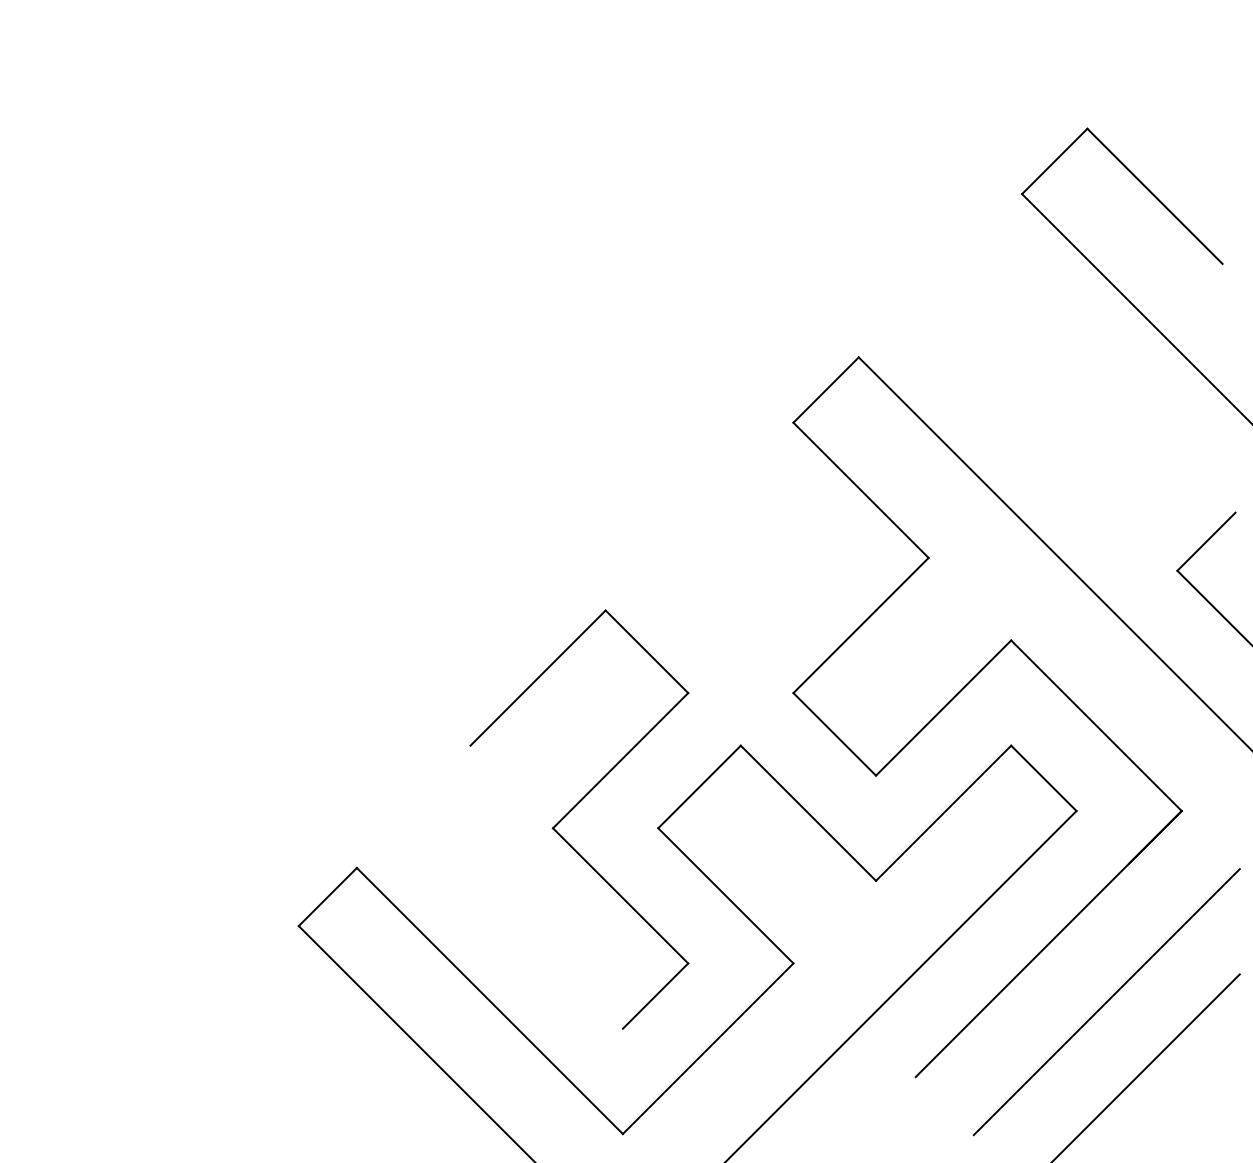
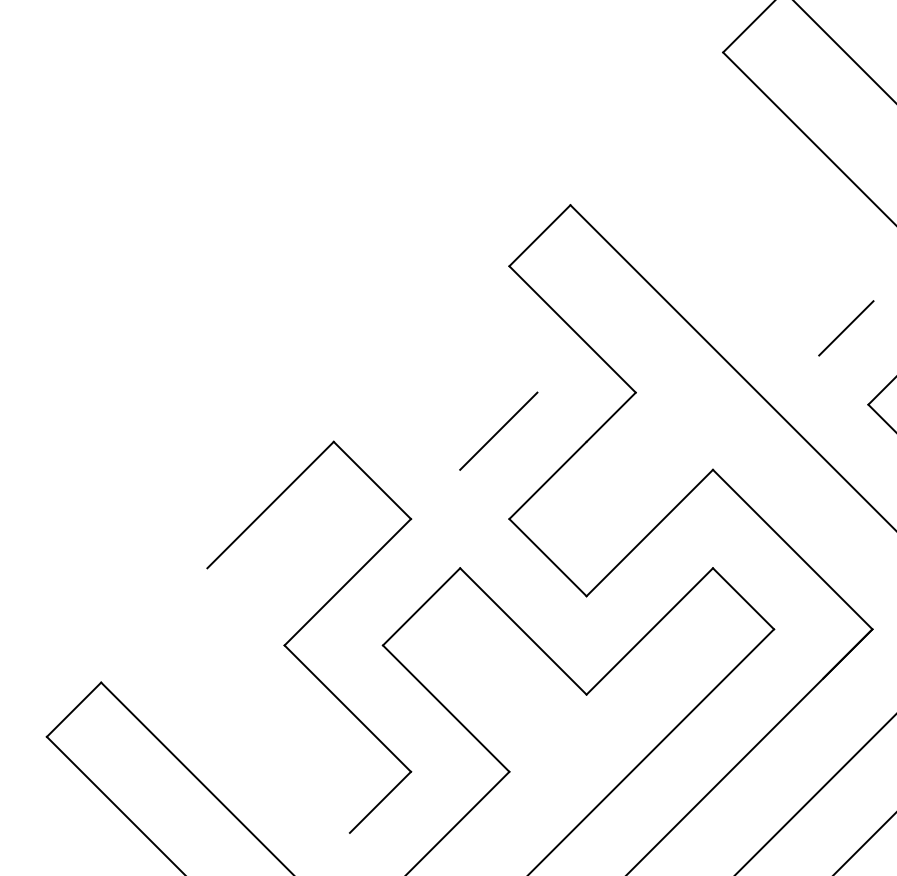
line: (1153, 489) -> (846, 328), added
line: (781, 598) -> (498, 430), added

